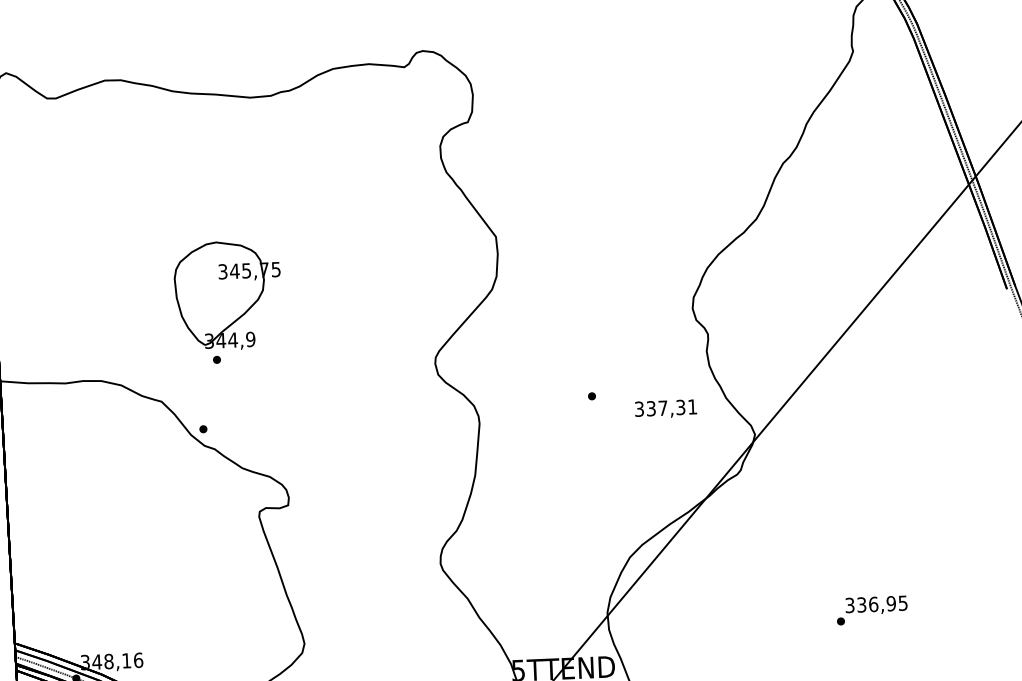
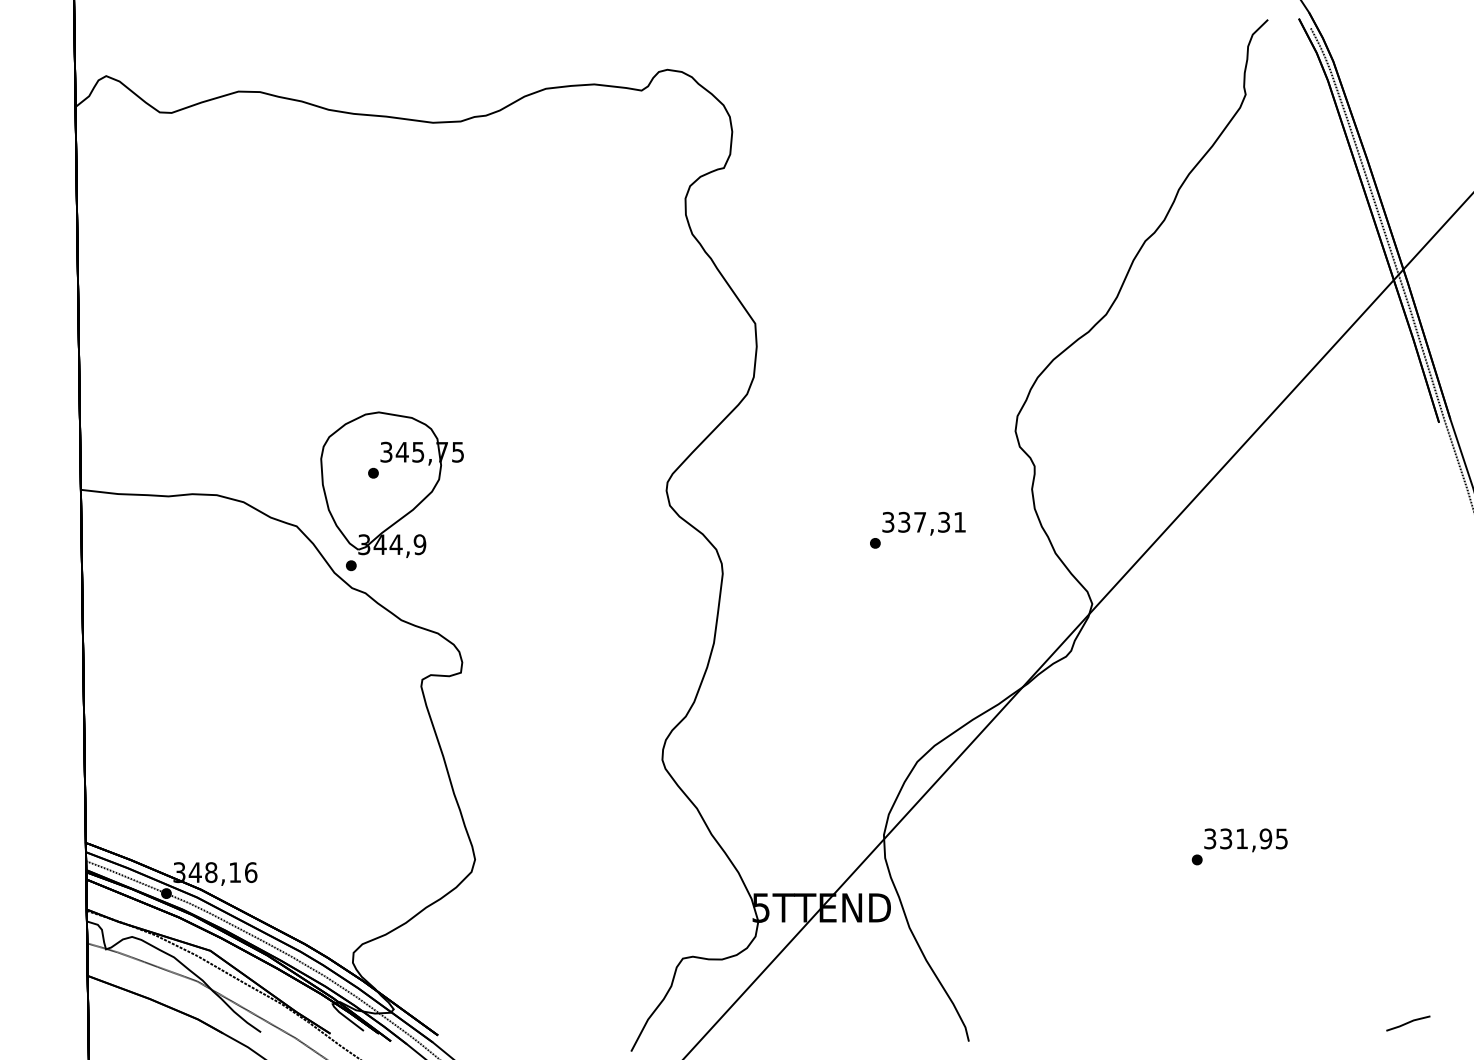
part: (227, 295) -> (391, 484), moved
text: (665, 408) -> (923, 523), moved
text: (873, 604) -> (1242, 838), 336,95 -> 331,95

